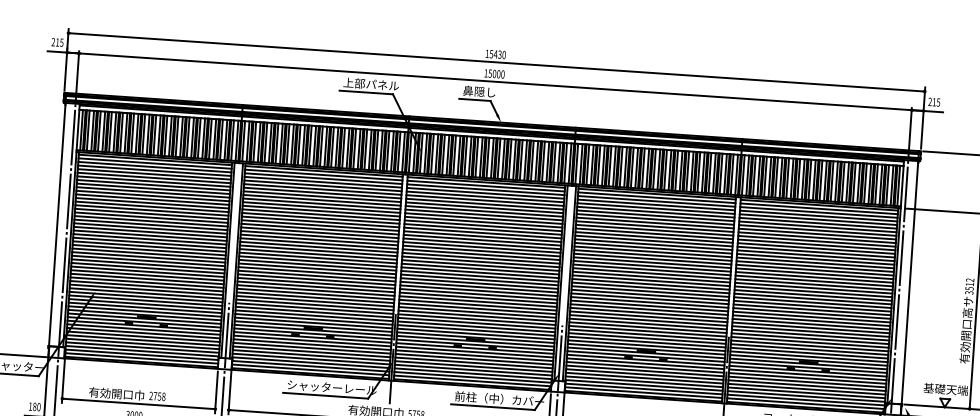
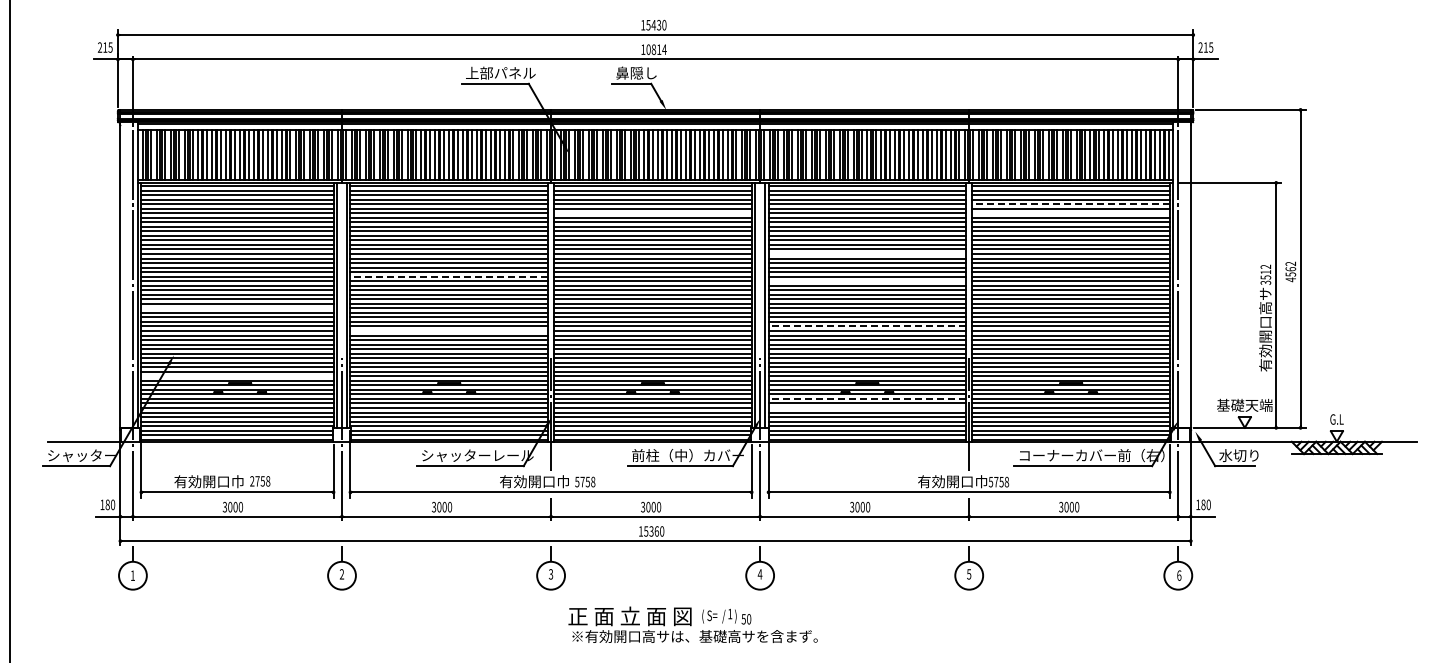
text: (496, 73) -> (656, 49), 15000 -> 10814
line: (484, 204) -> (652, 213), removed
line: (818, 219) -> (1071, 204), solid -> dashed
line: (817, 227) -> (1070, 213), removed
line: (319, 243) -> (449, 276), solid -> dashed
line: (653, 247) -> (867, 253), removed
line: (148, 257) -> (237, 308), removed
line: (652, 270) -> (867, 281), removed
line: (315, 286) -> (448, 330), removed
line: (649, 306) -> (867, 326), solid -> dashed
line: (145, 311) -> (237, 376), removed
line: (645, 363) -> (867, 398), solid -> dashed
line: (645, 371) -> (867, 408), removed

